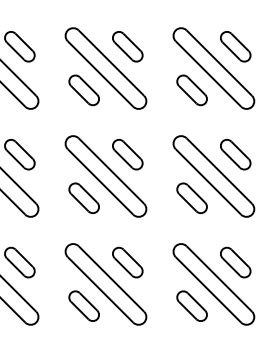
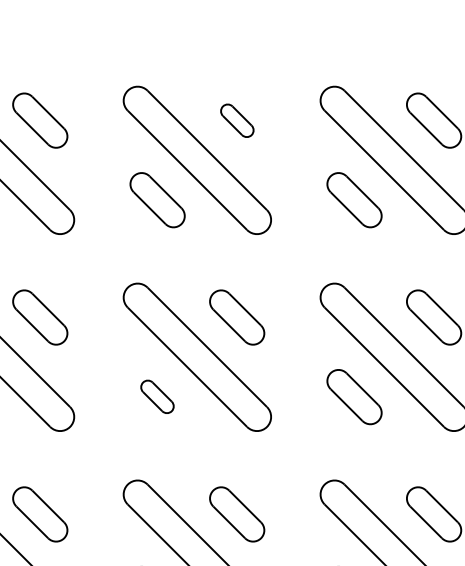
part: (127, 46) -> (236, 120), size x0.6
part: (83, 197) -> (156, 395), size x0.6

